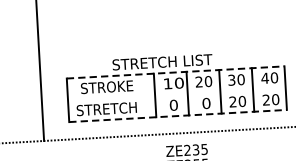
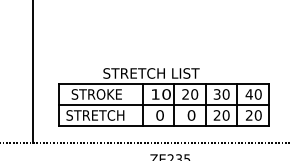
line: (175, 71) -> (163, 83), dashed -> solid
line: (176, 93) -> (163, 104), added
line: (177, 115) -> (163, 125), dashed -> solid

